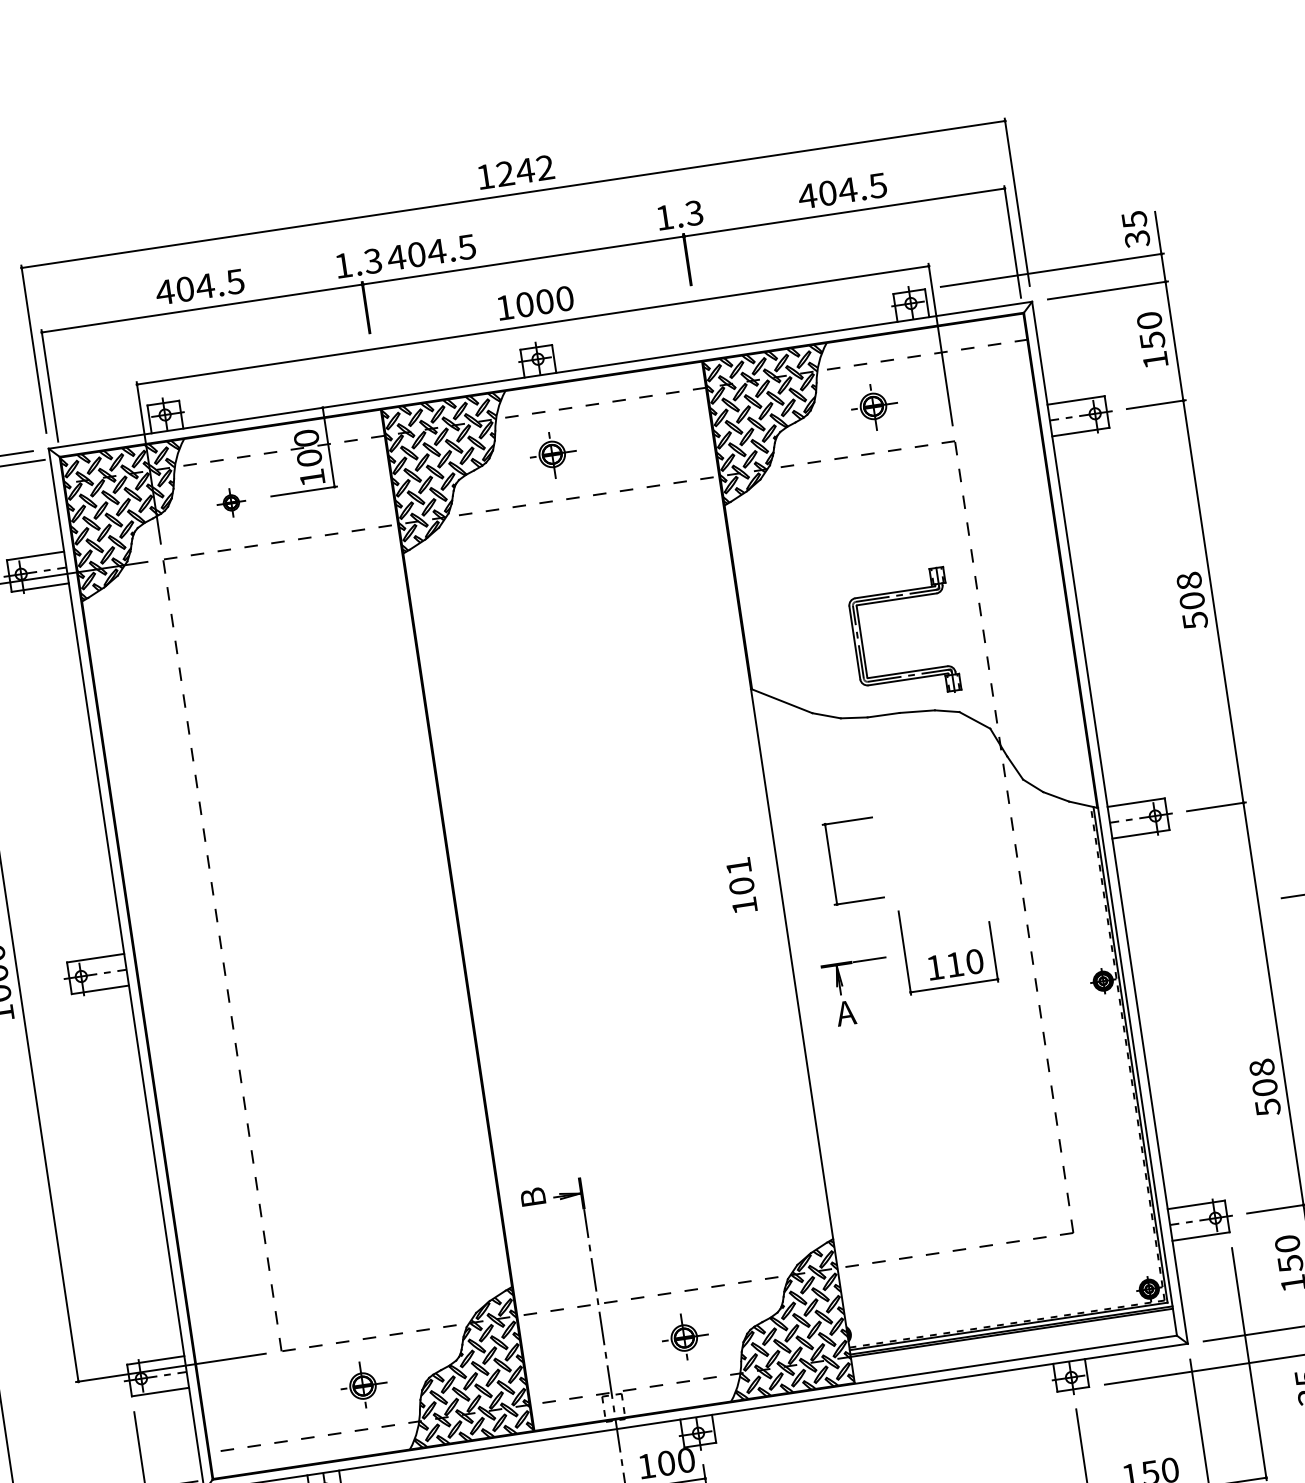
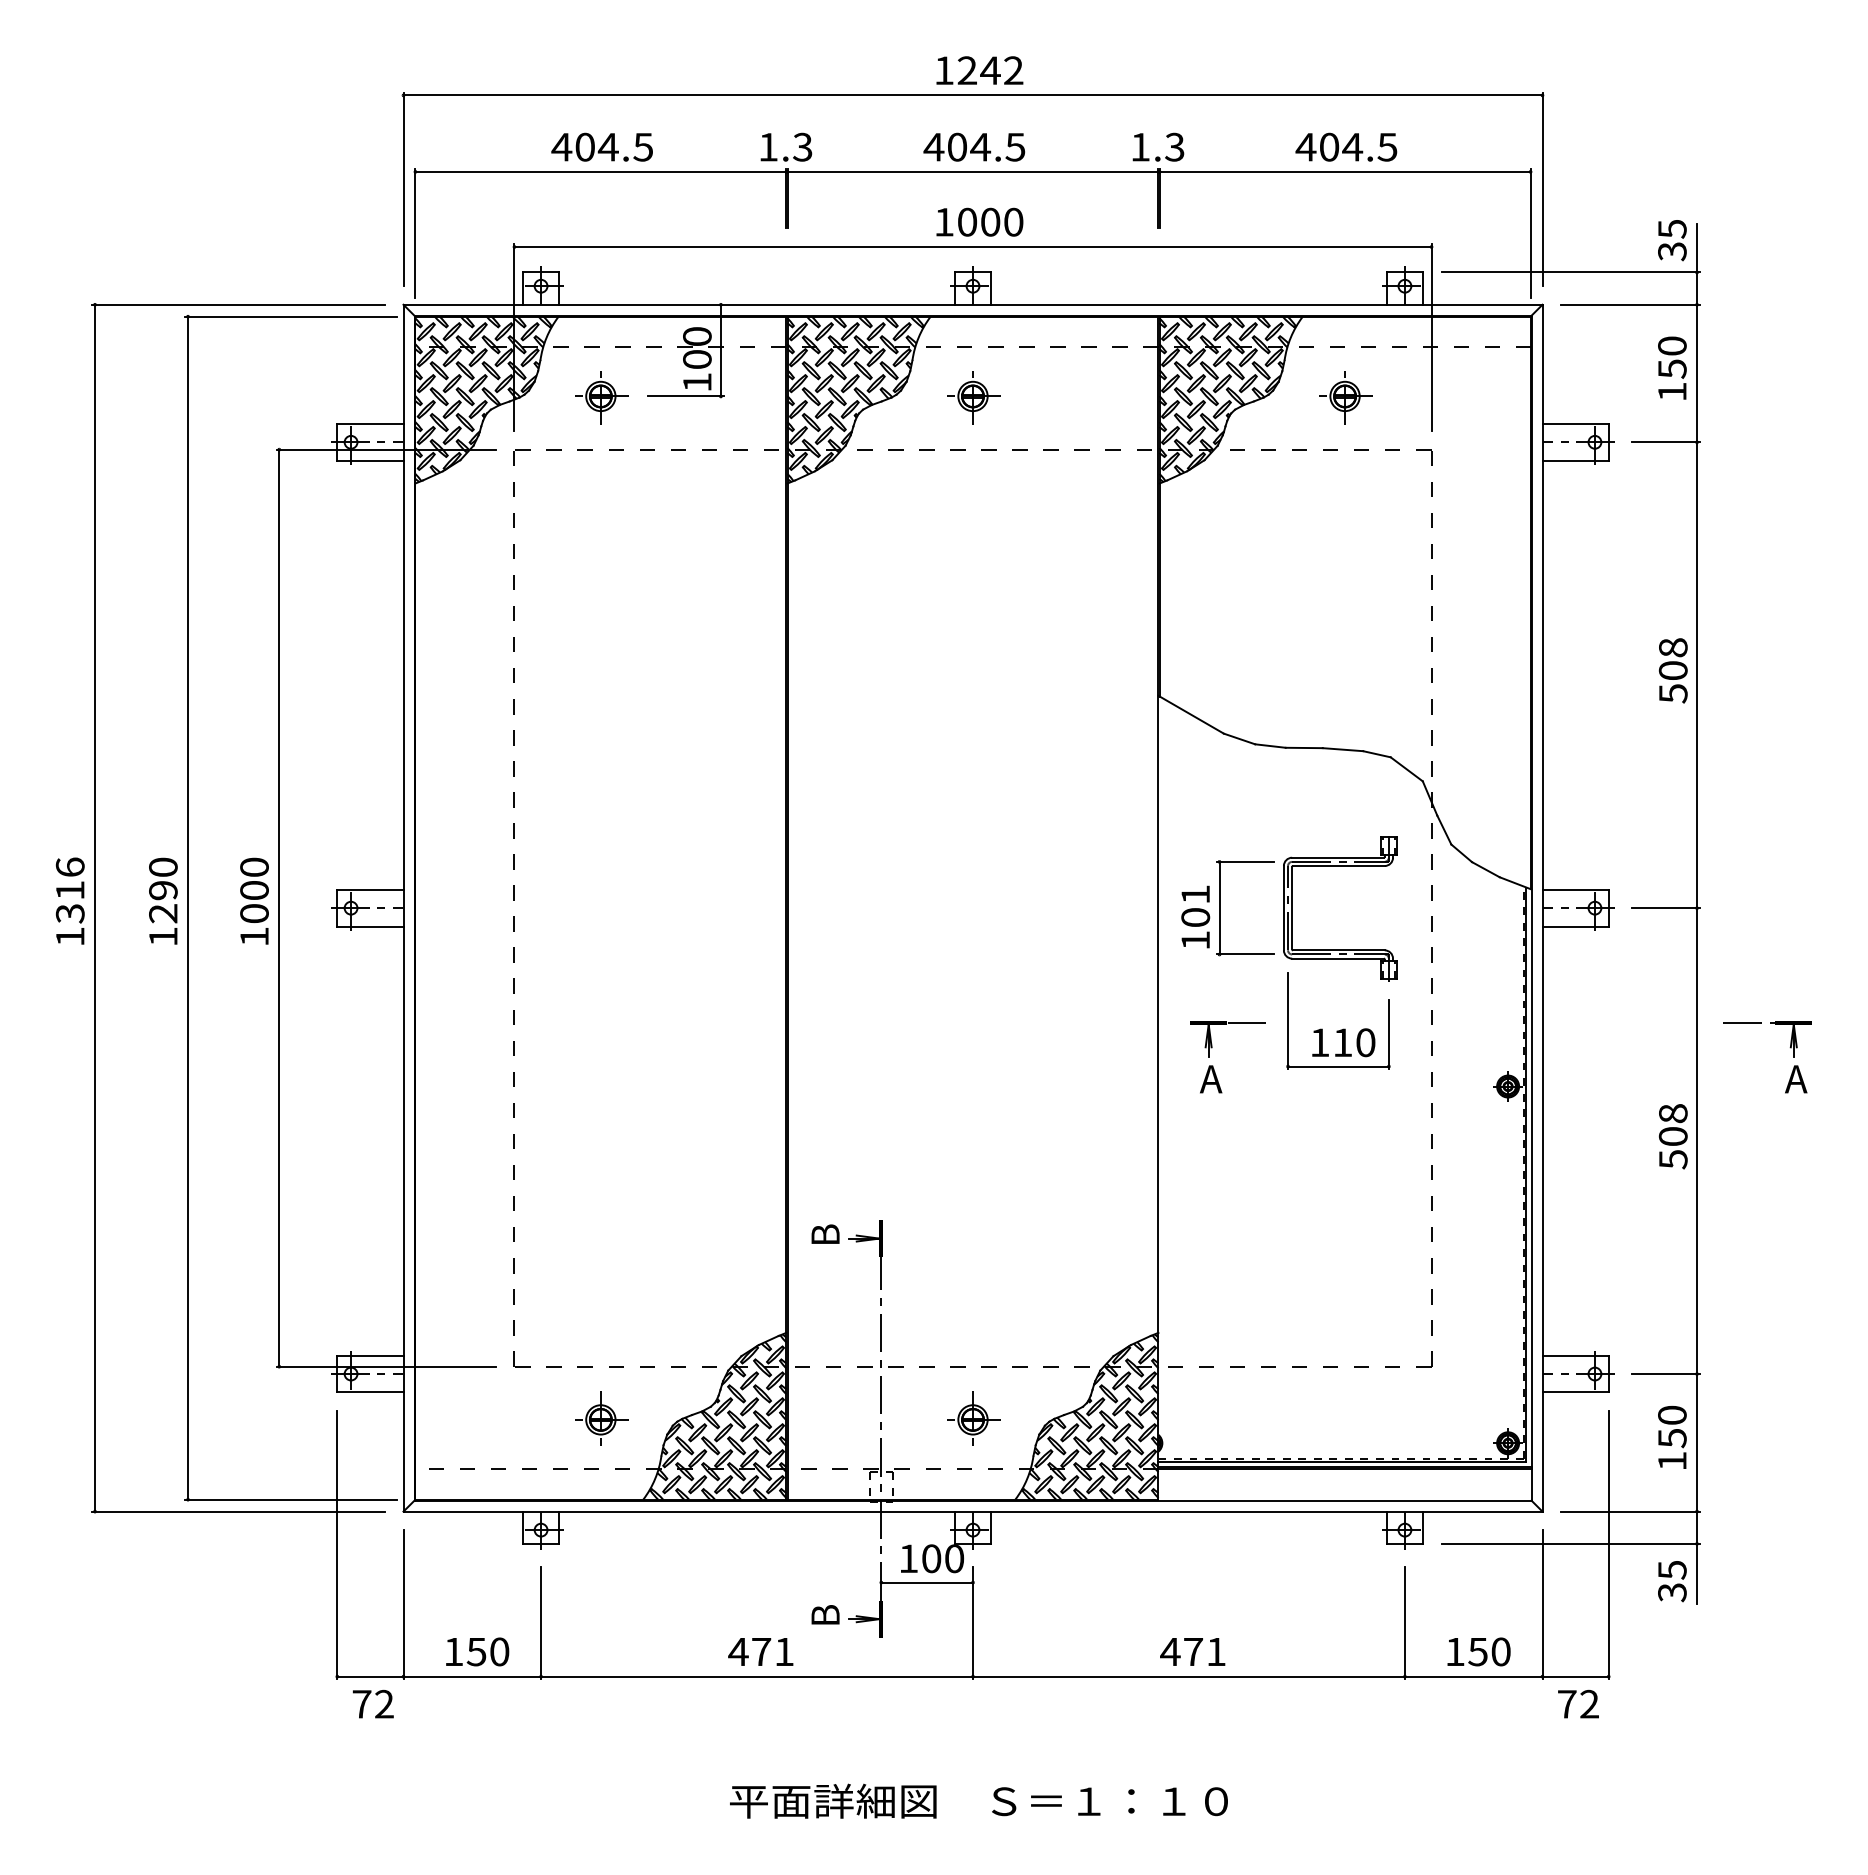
text: (431, 251) -> (974, 146), moved
part: (231, 503) -> (601, 397), size x1.67
part: (909, 671) -> (1340, 949), moved
text: (741, 885) -> (1195, 916), moved
text: (1264, 1087) -> (1672, 1136), moved

